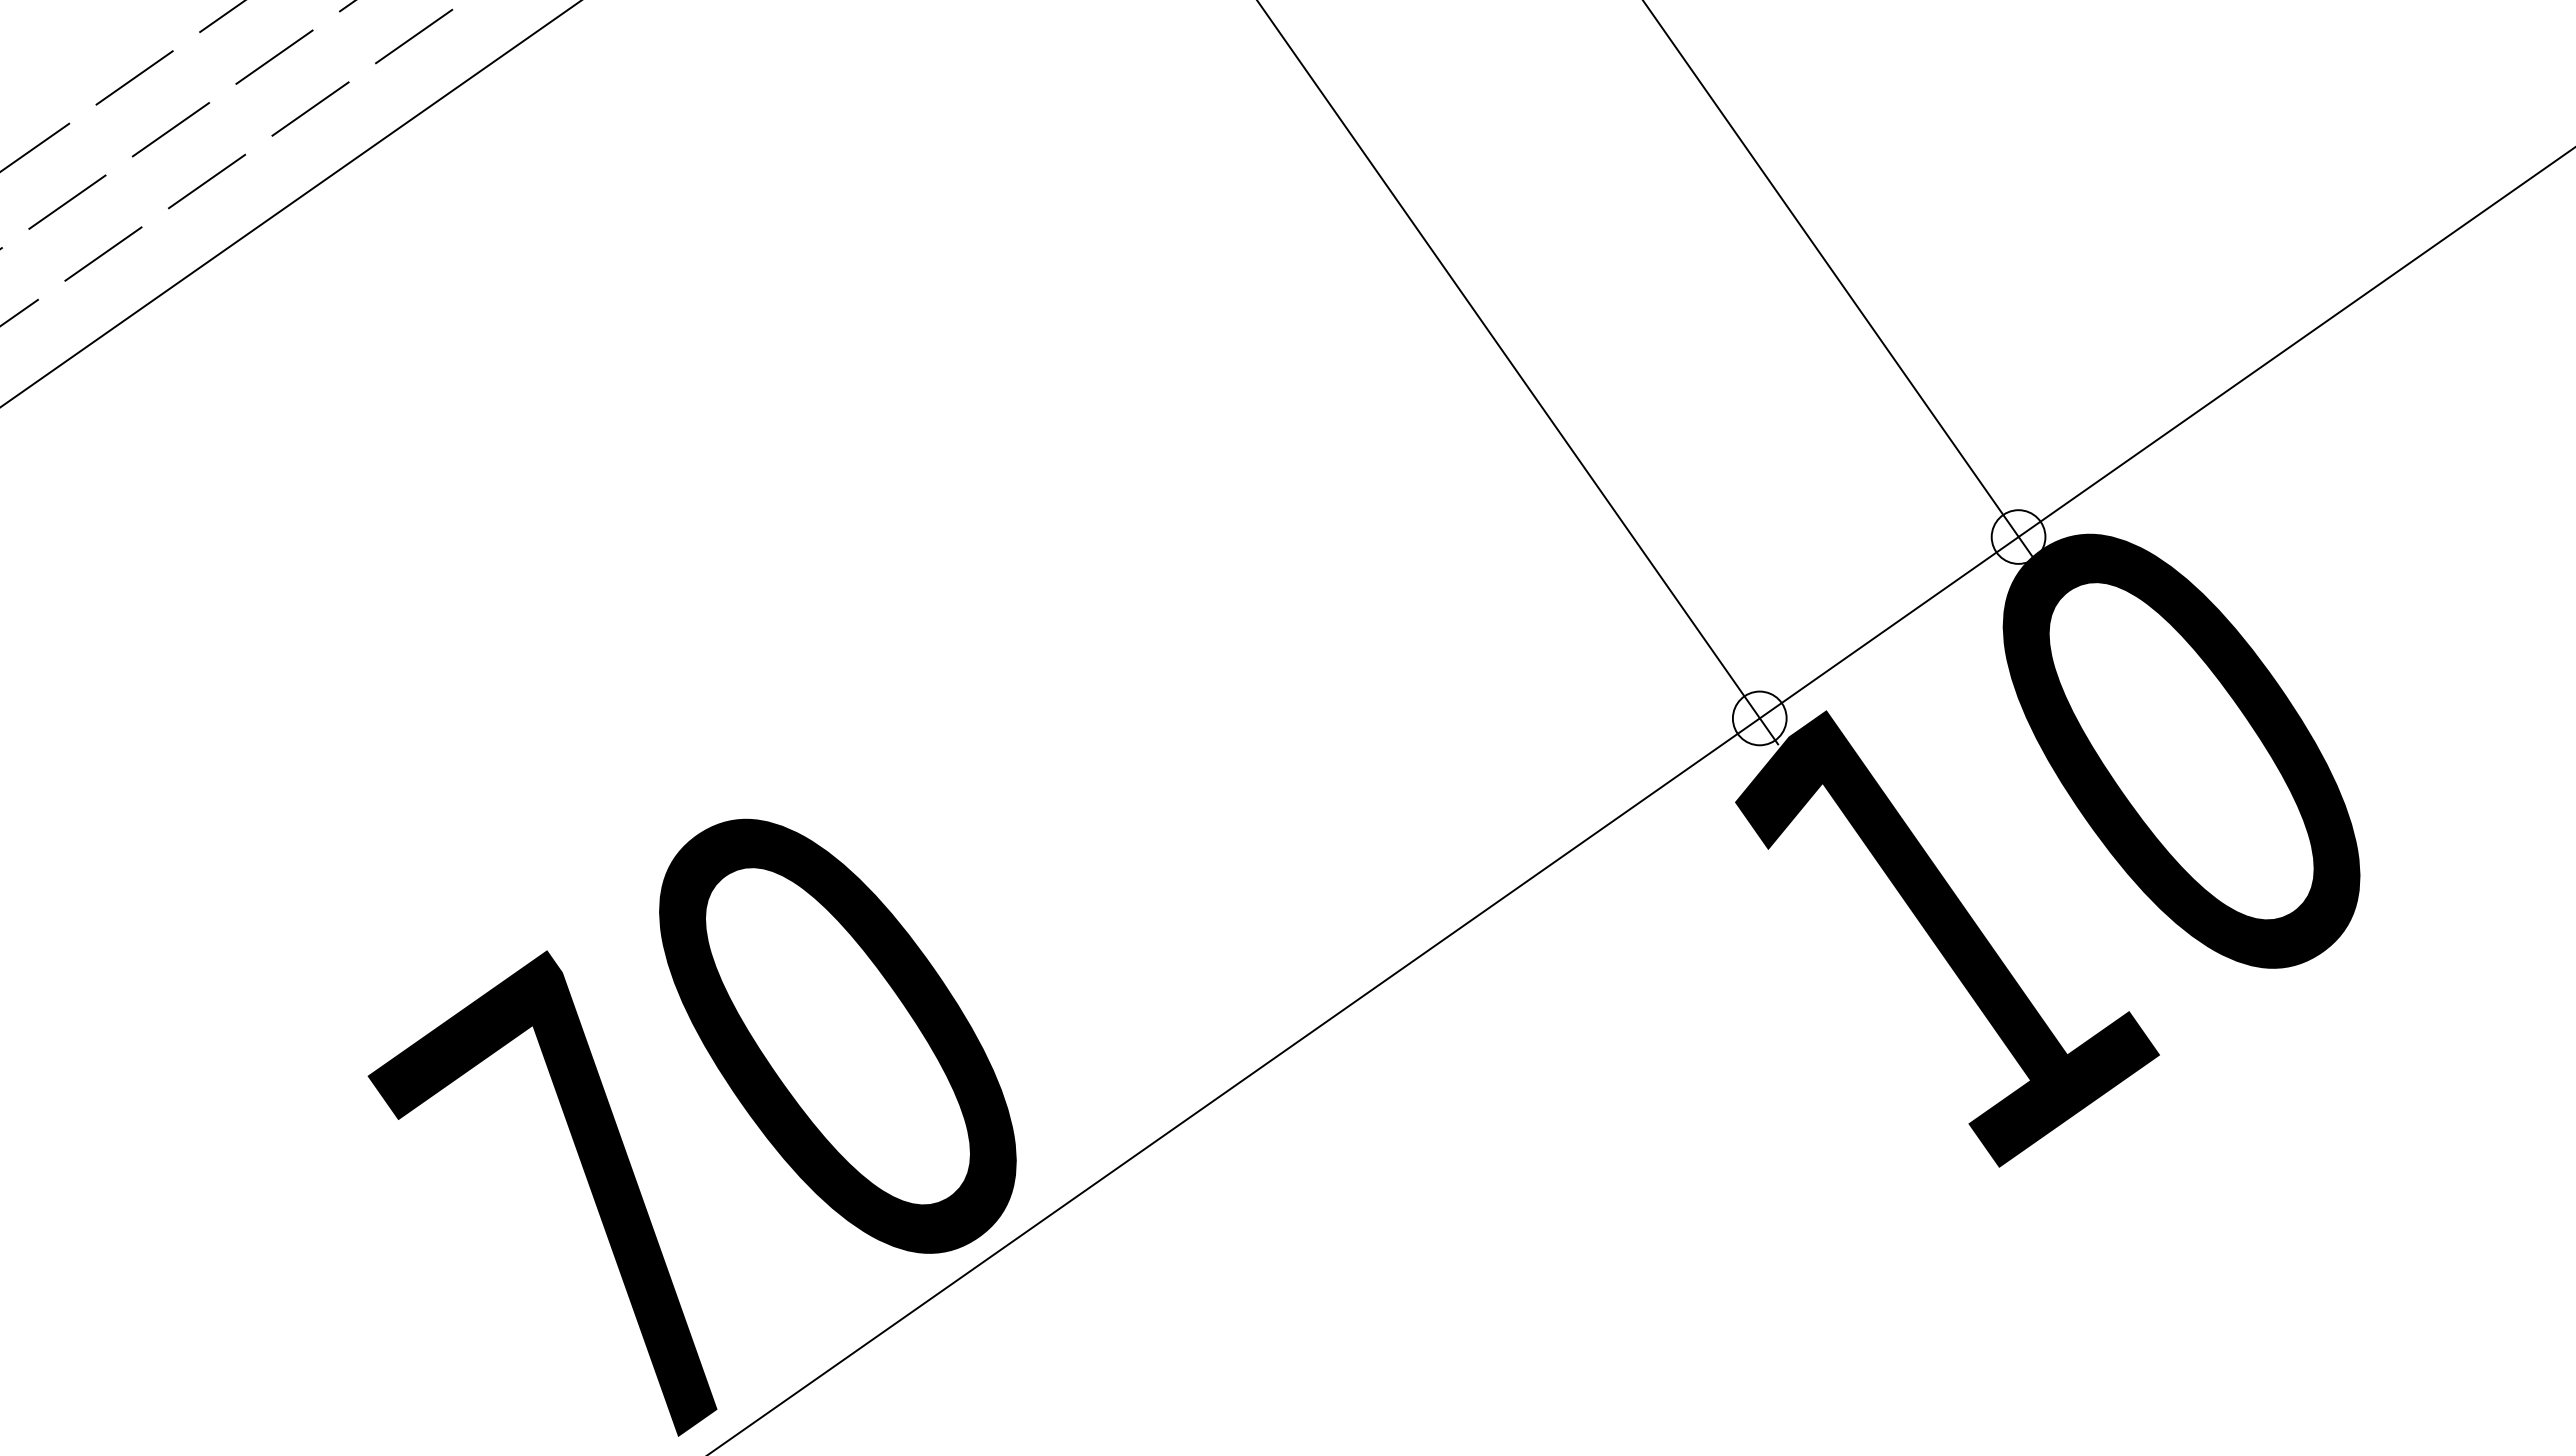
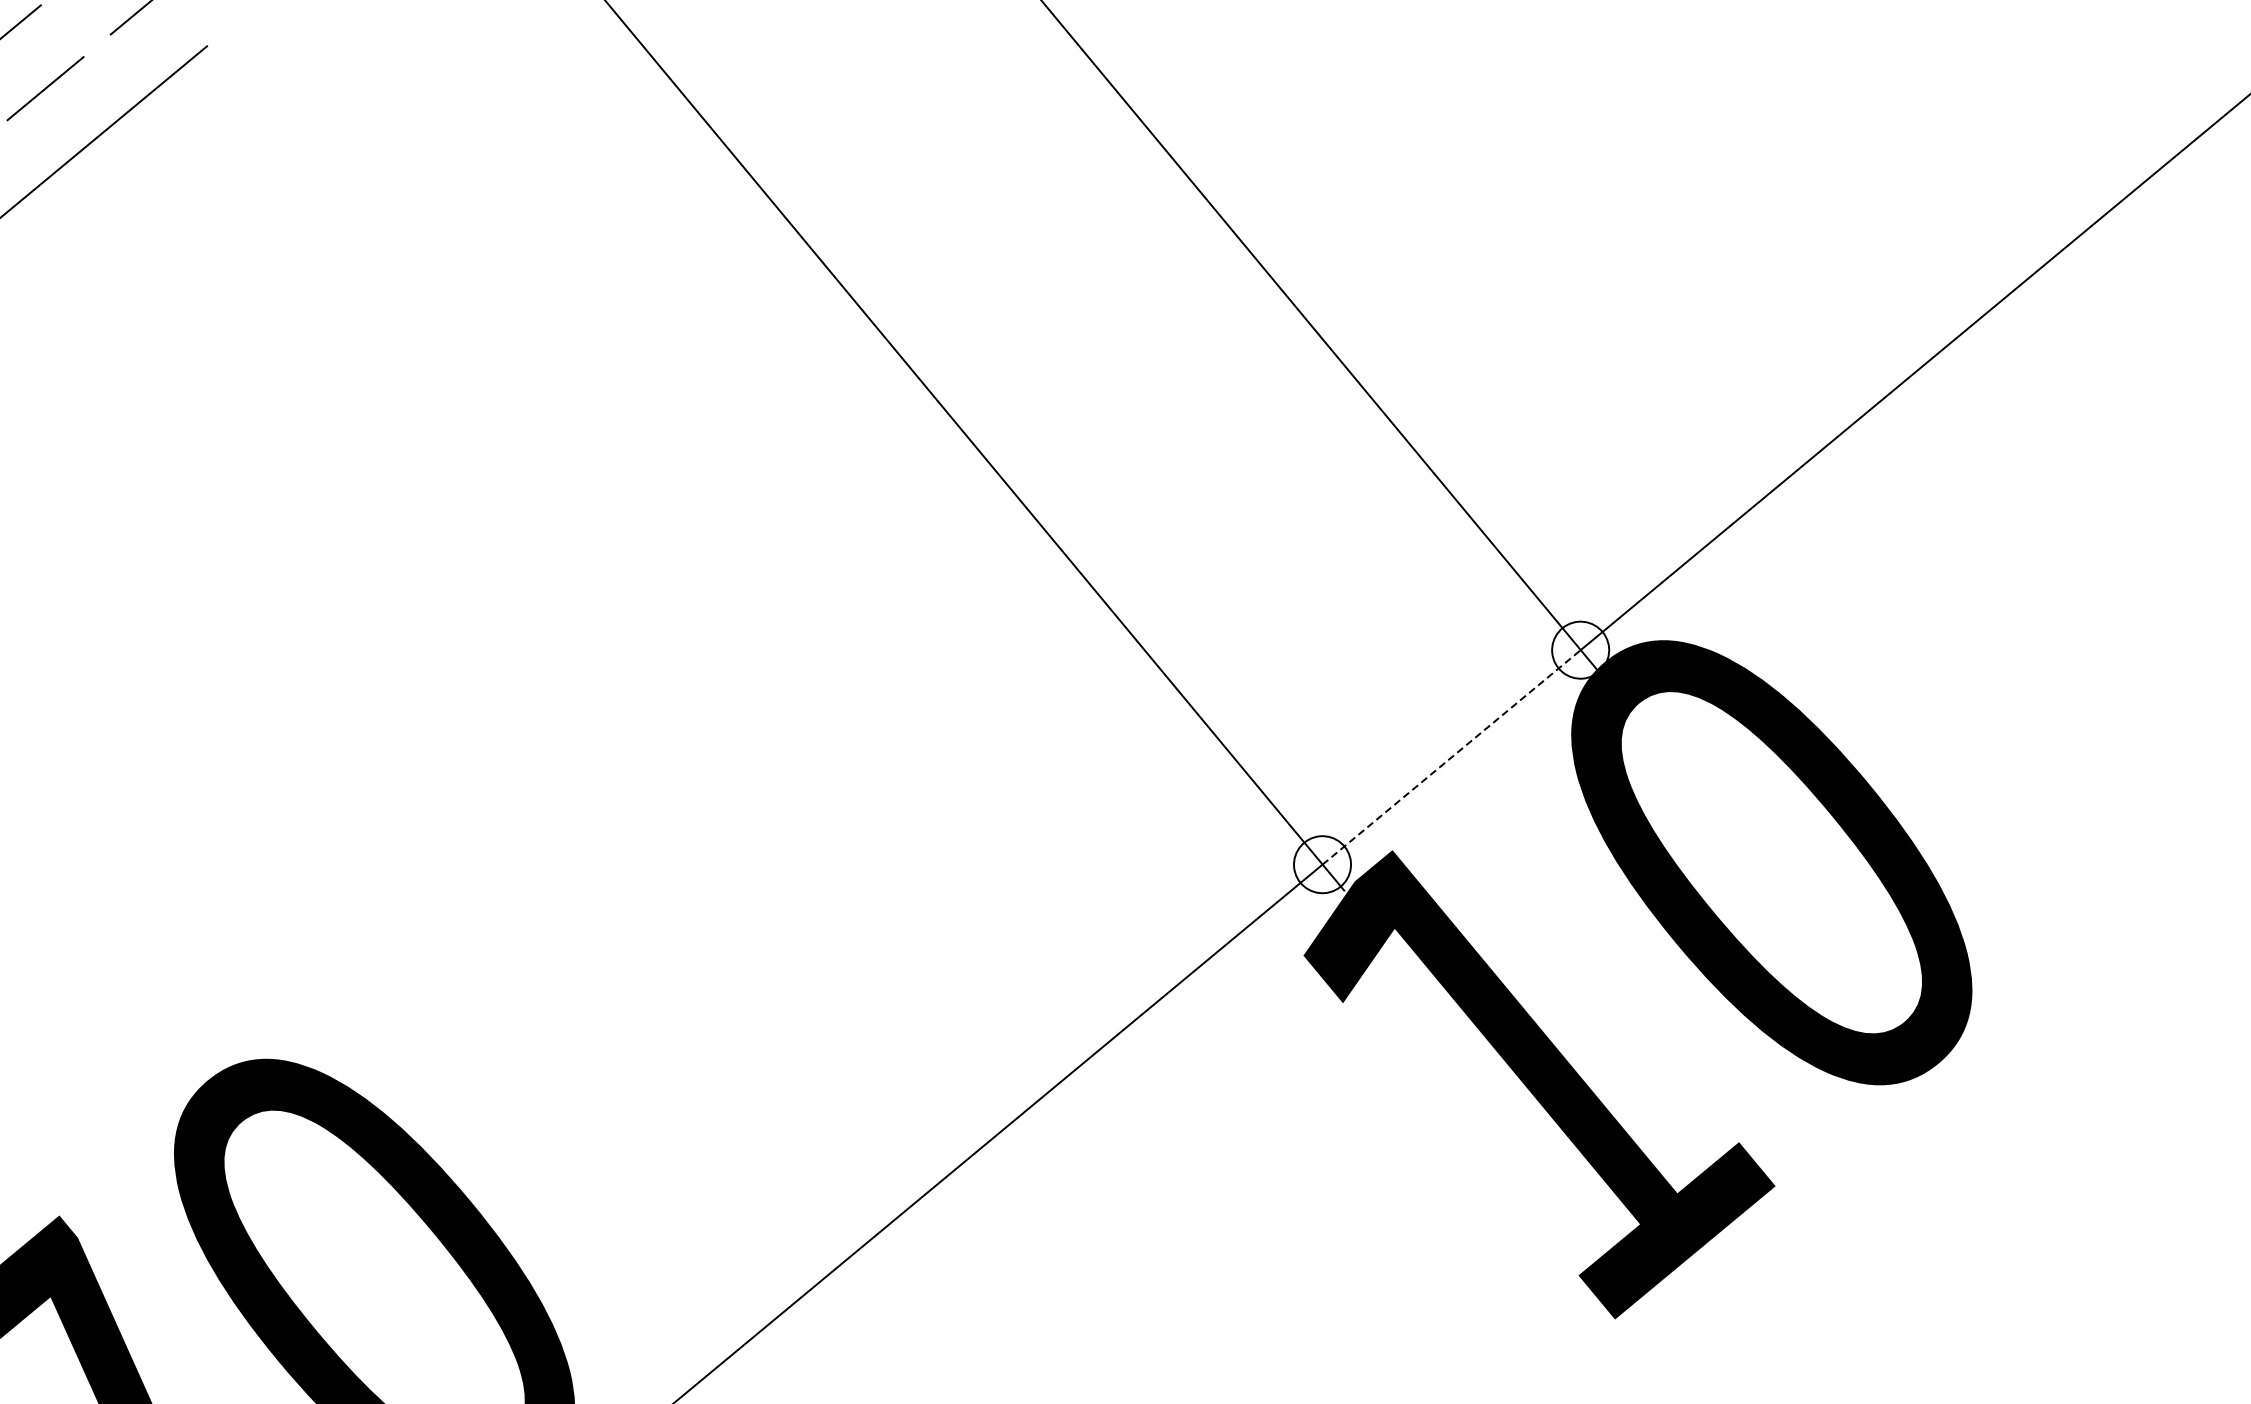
line: (1889, 627) -> (1451, 757), solid -> dashed

